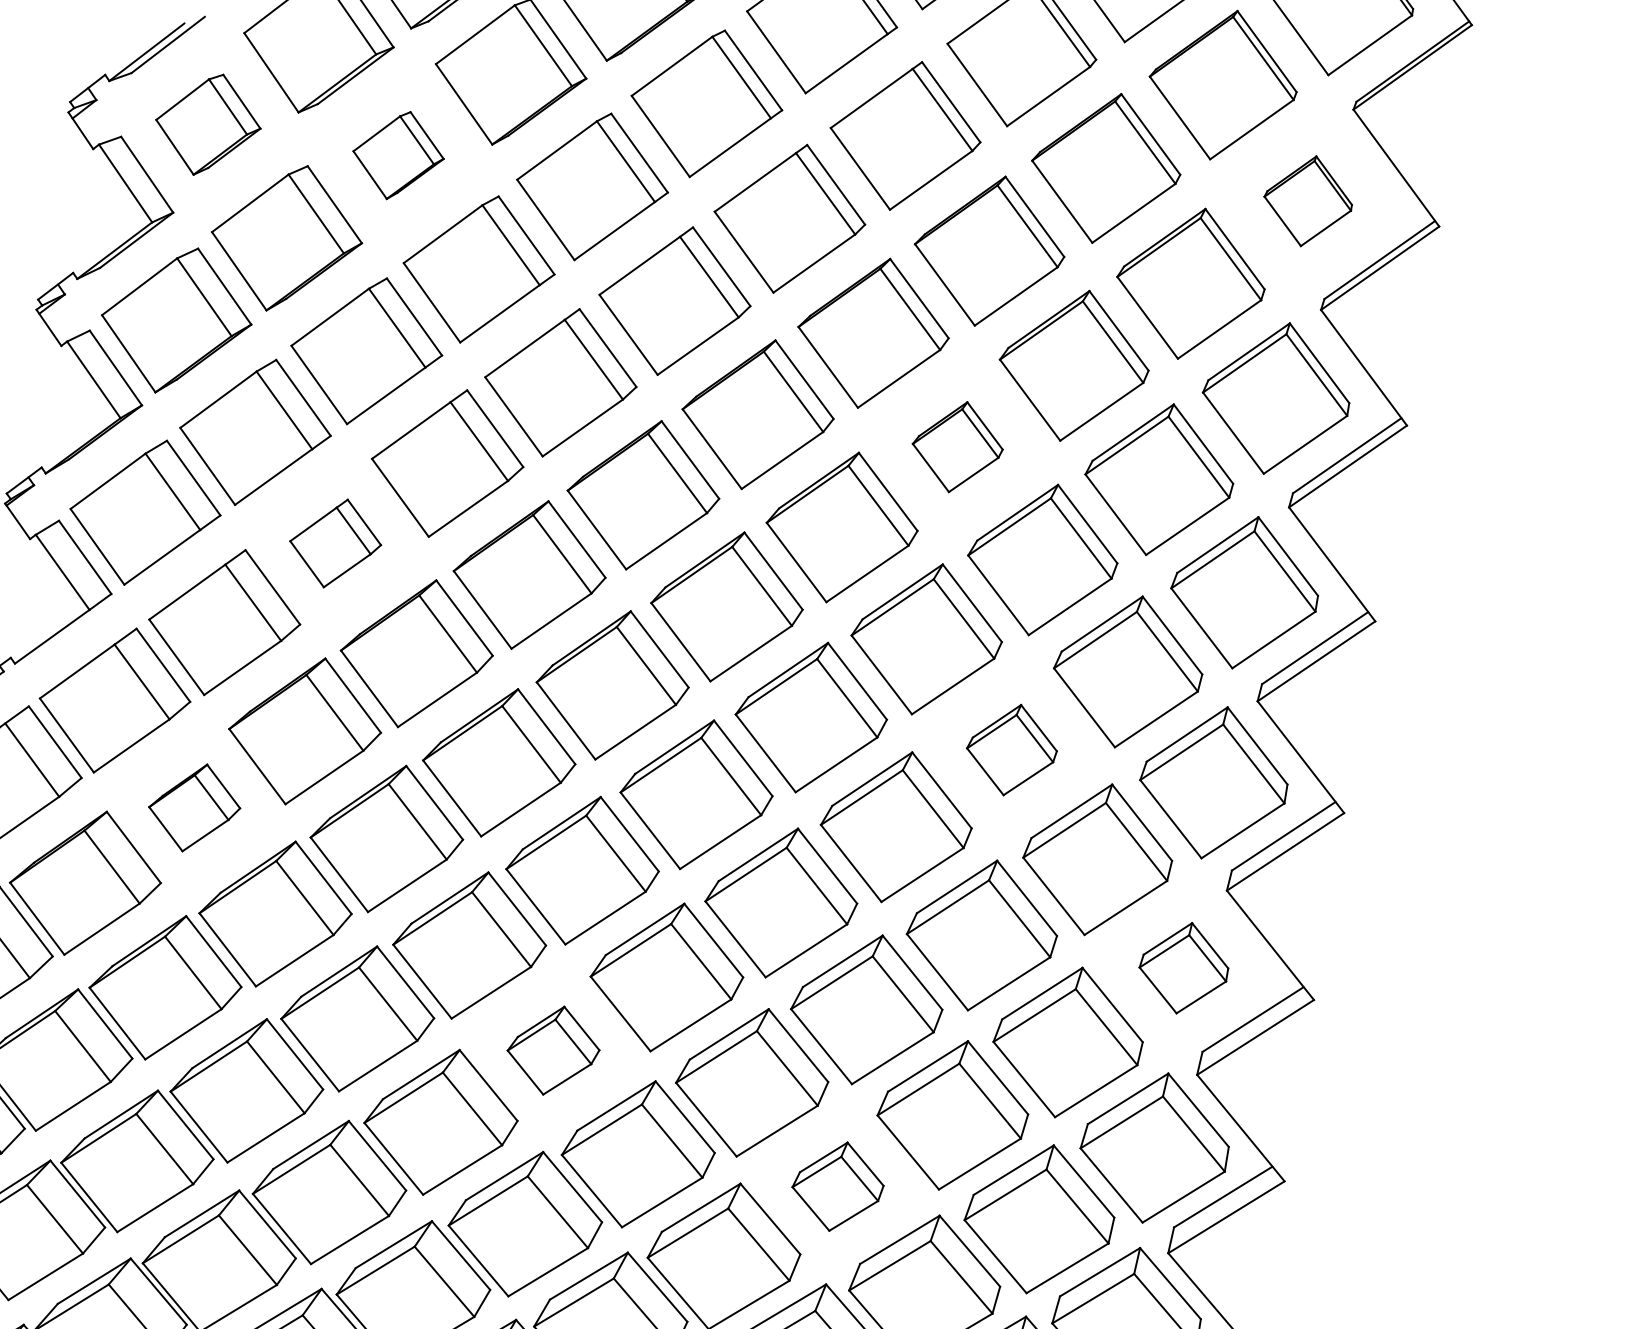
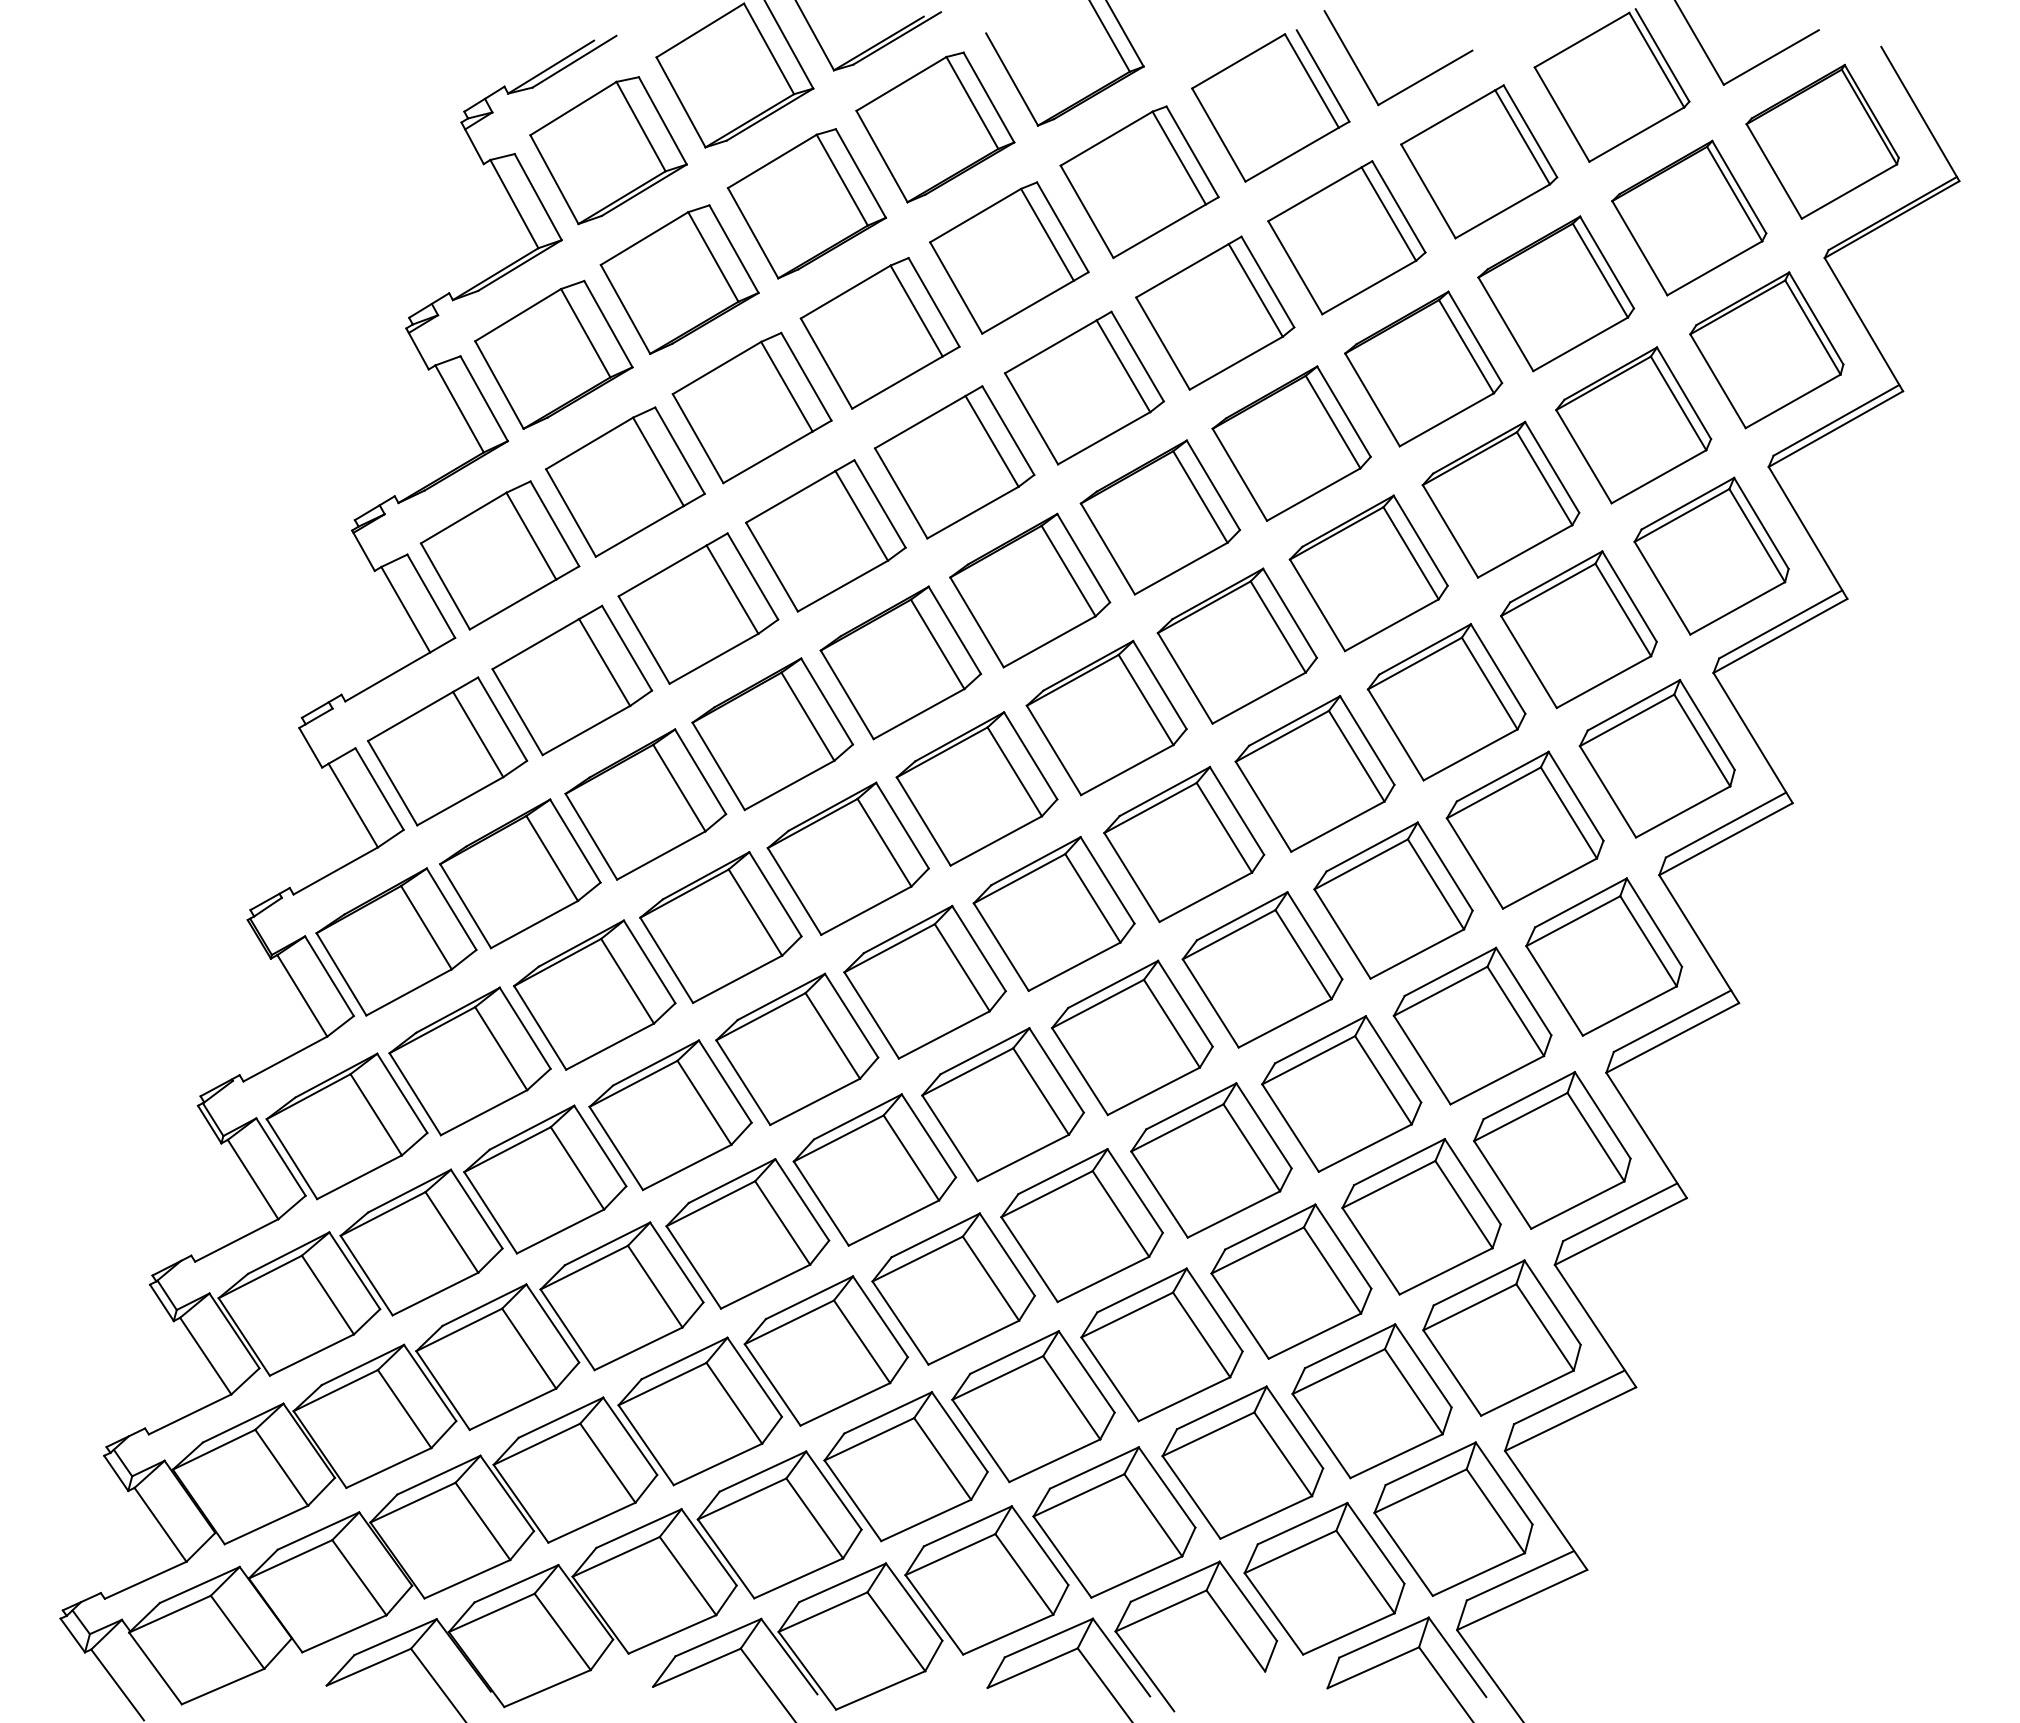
part: (208, 124) -> (608, 150), size x1.43
part: (398, 155) -> (806, 203), size x1.67
part: (1307, 201) -> (1766, 350), size x1.67
part: (957, 447) -> (1368, 573), size x1.67
part: (335, 543) -> (698, 608), size x1.67
part: (1011, 750) -> (1393, 900), size x1.67
part: (194, 807) -> (520, 873), size x1.67
part: (1184, 968) -> (1552, 1150), size x1.67
part: (553, 1050) -> (874, 1169), size x1.67
part: (837, 1186) -> (1161, 1344), size x1.67

